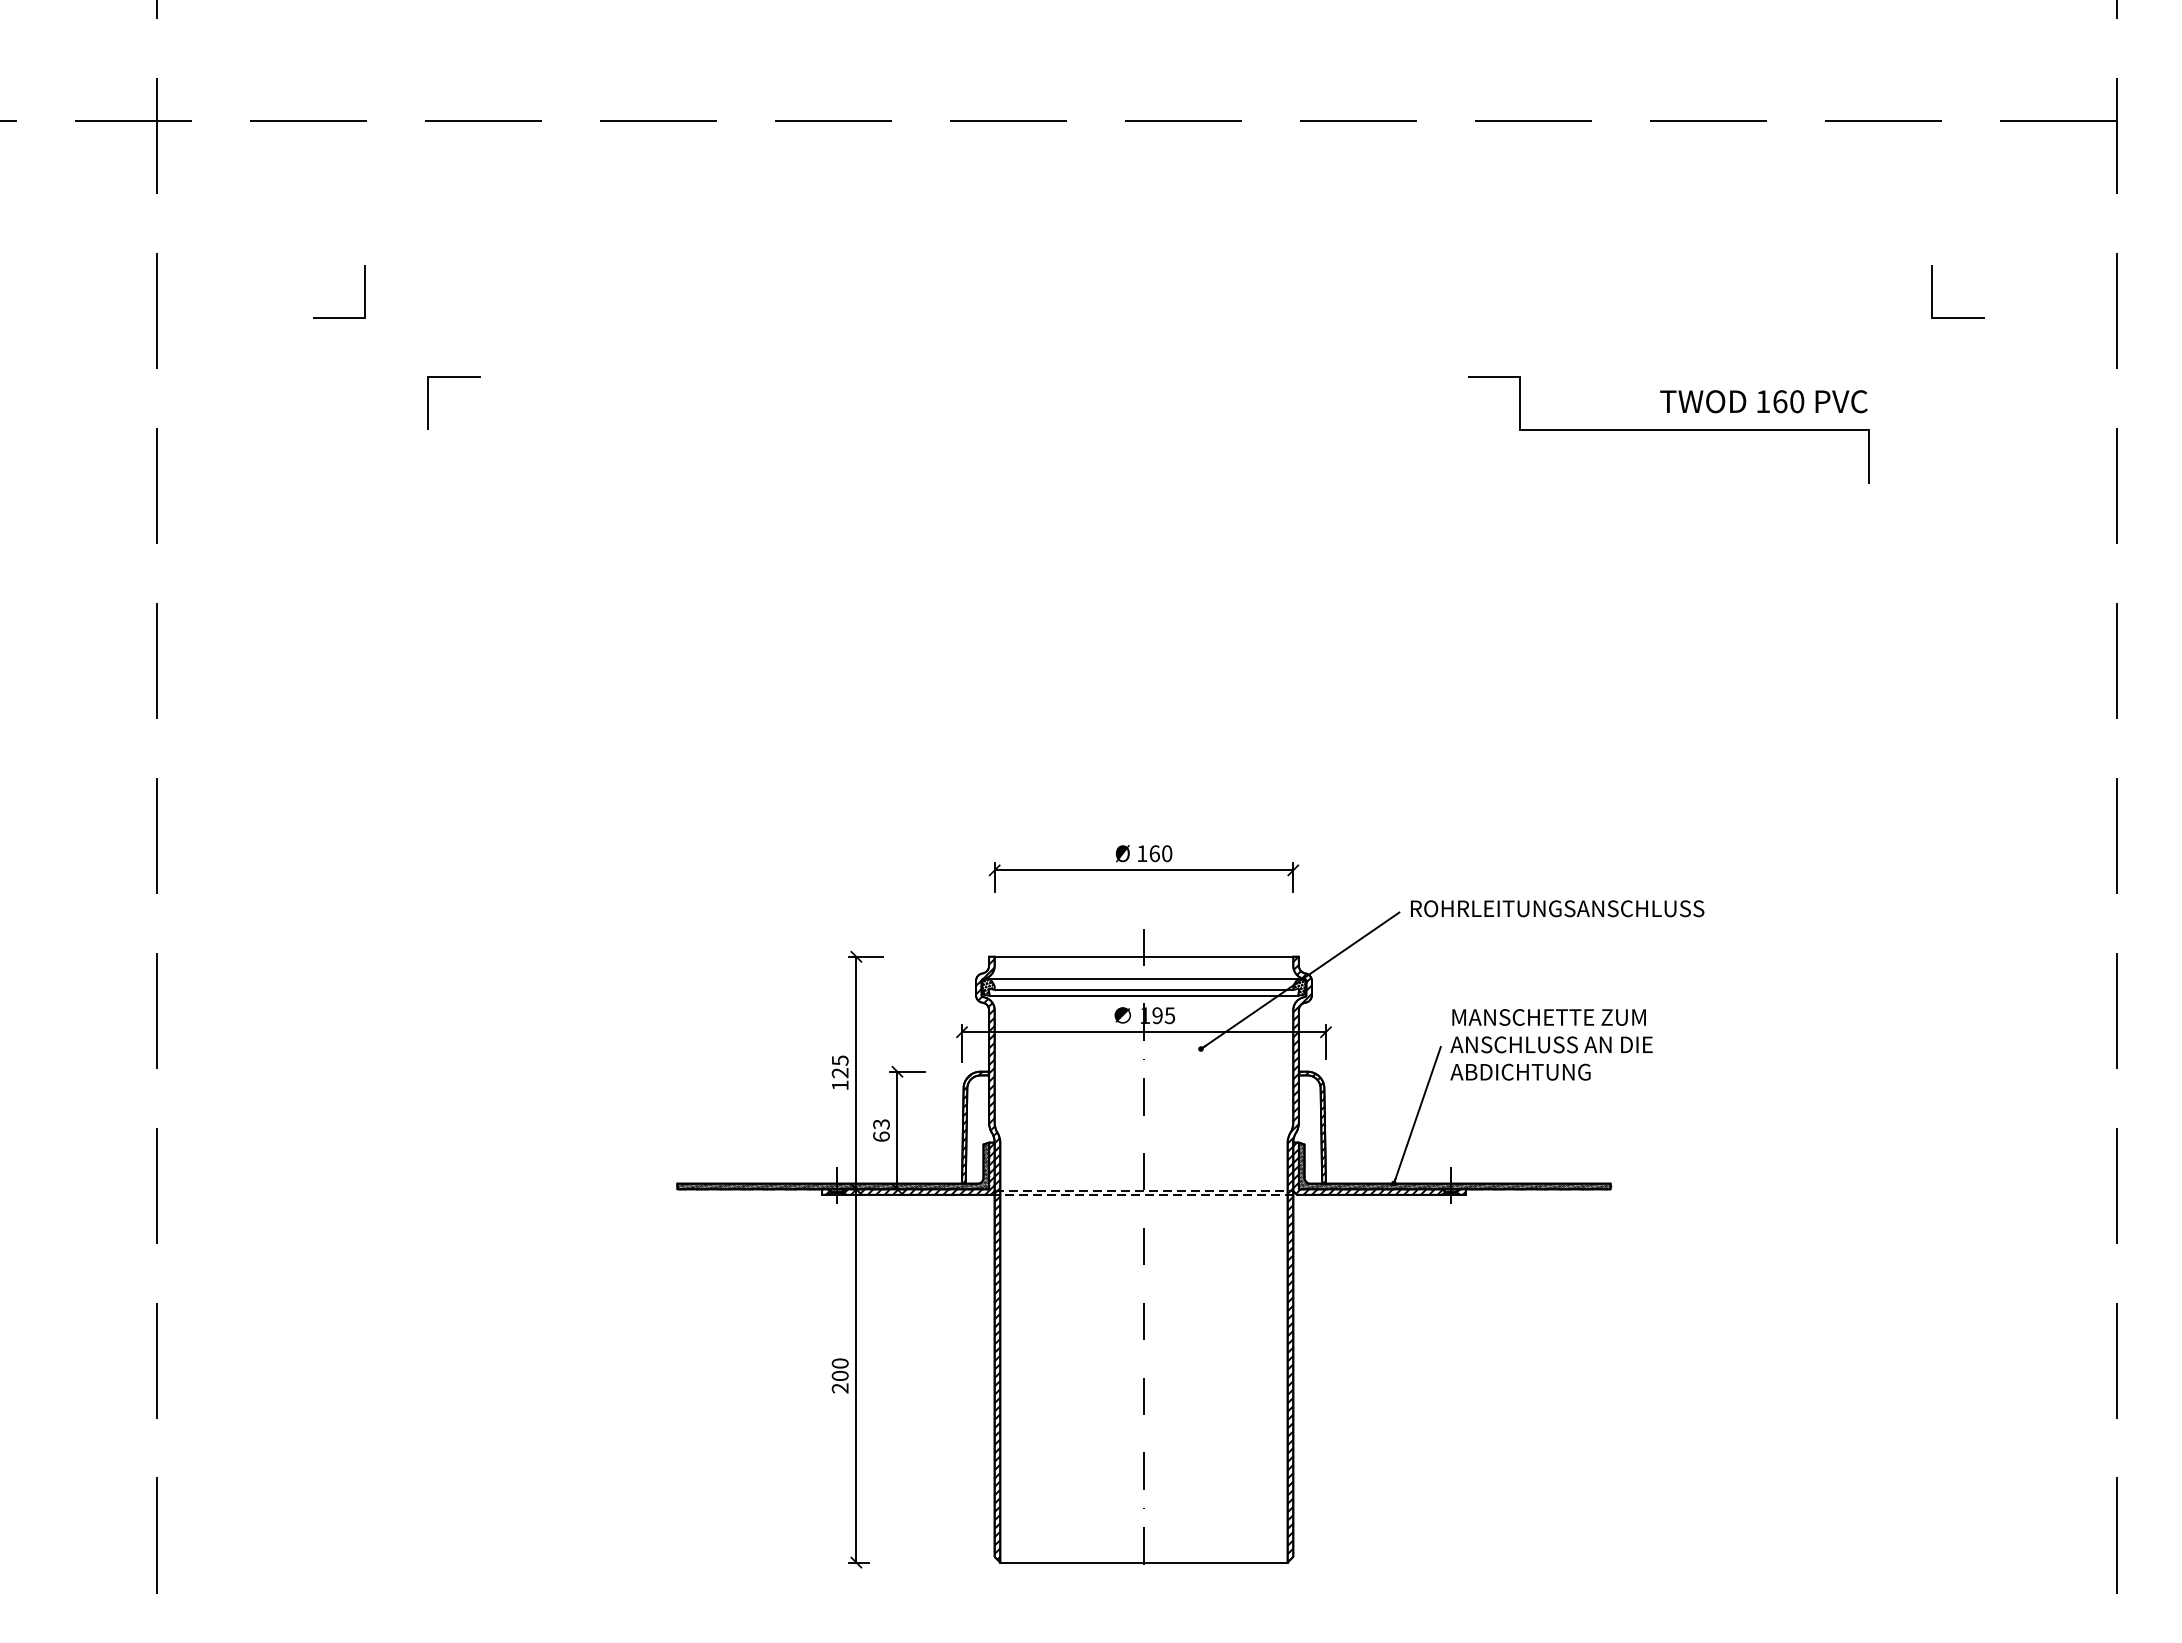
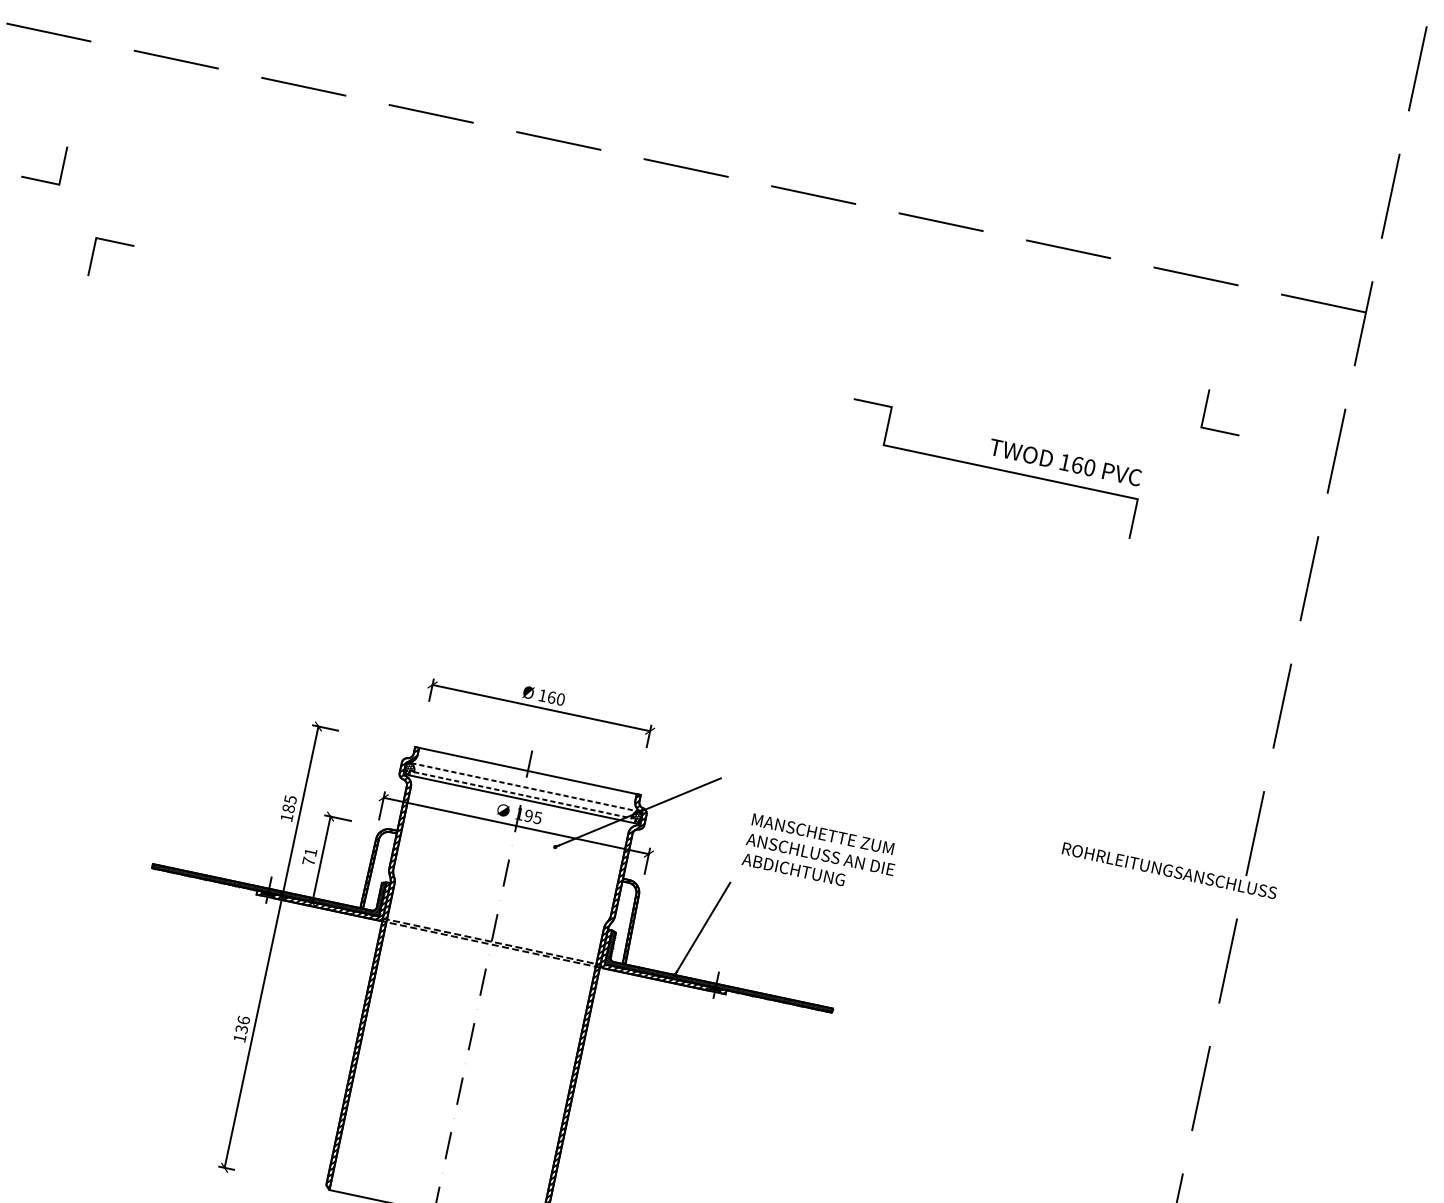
text: (1557, 908) -> (1169, 870), moved
line: (1144, 979) -> (524, 787), solid -> dashed
line: (1144, 990) -> (523, 795), solid -> dashed
text: (1551, 1044) -> (820, 854), moved
text: (839, 1073) -> (288, 808), 125 -> 185
text: (881, 1130) -> (309, 856), 63 -> 71
text: (839, 1375) -> (241, 1028), 200 -> 136

